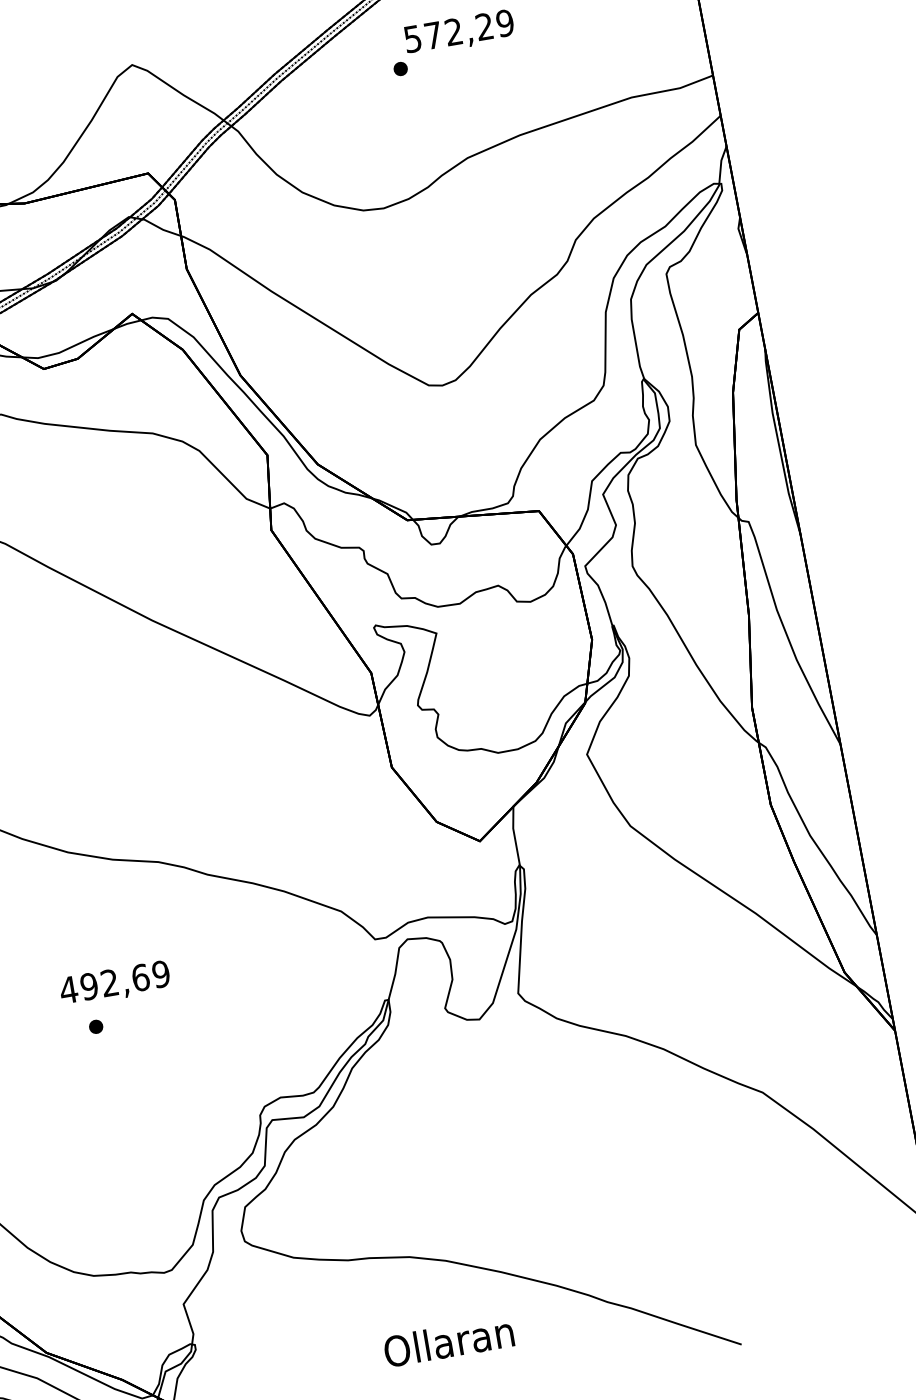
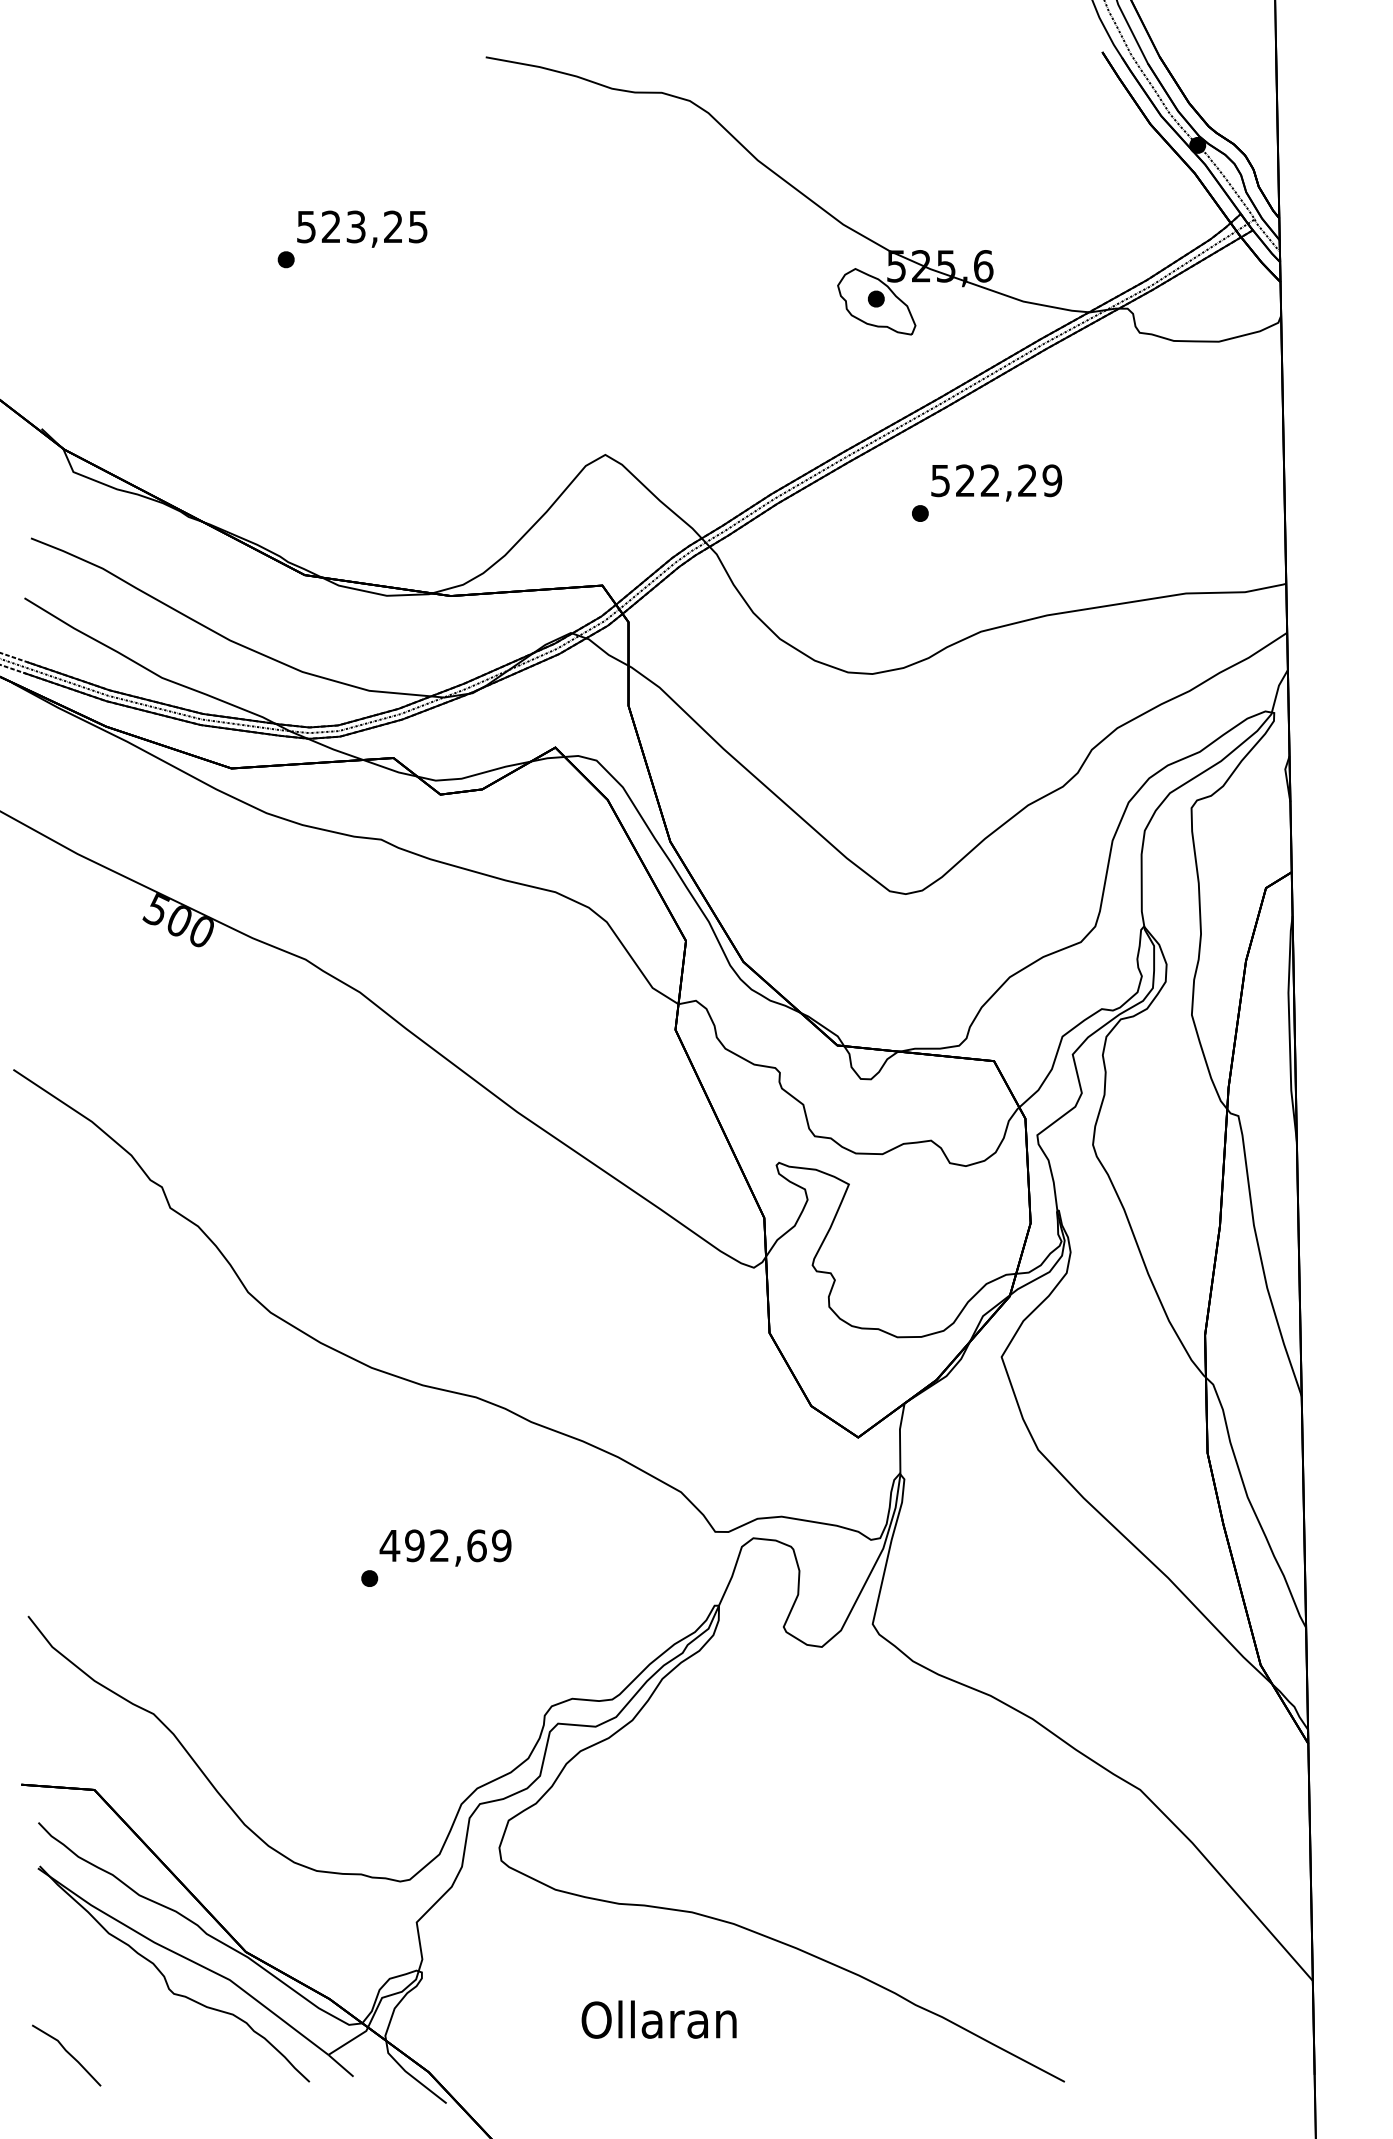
text: (433, 35) -> (965, 480), 572,29 -> 522,29
text: (114, 983) -> (445, 1547), moved
text: (448, 1341) -> (658, 2019), moved

